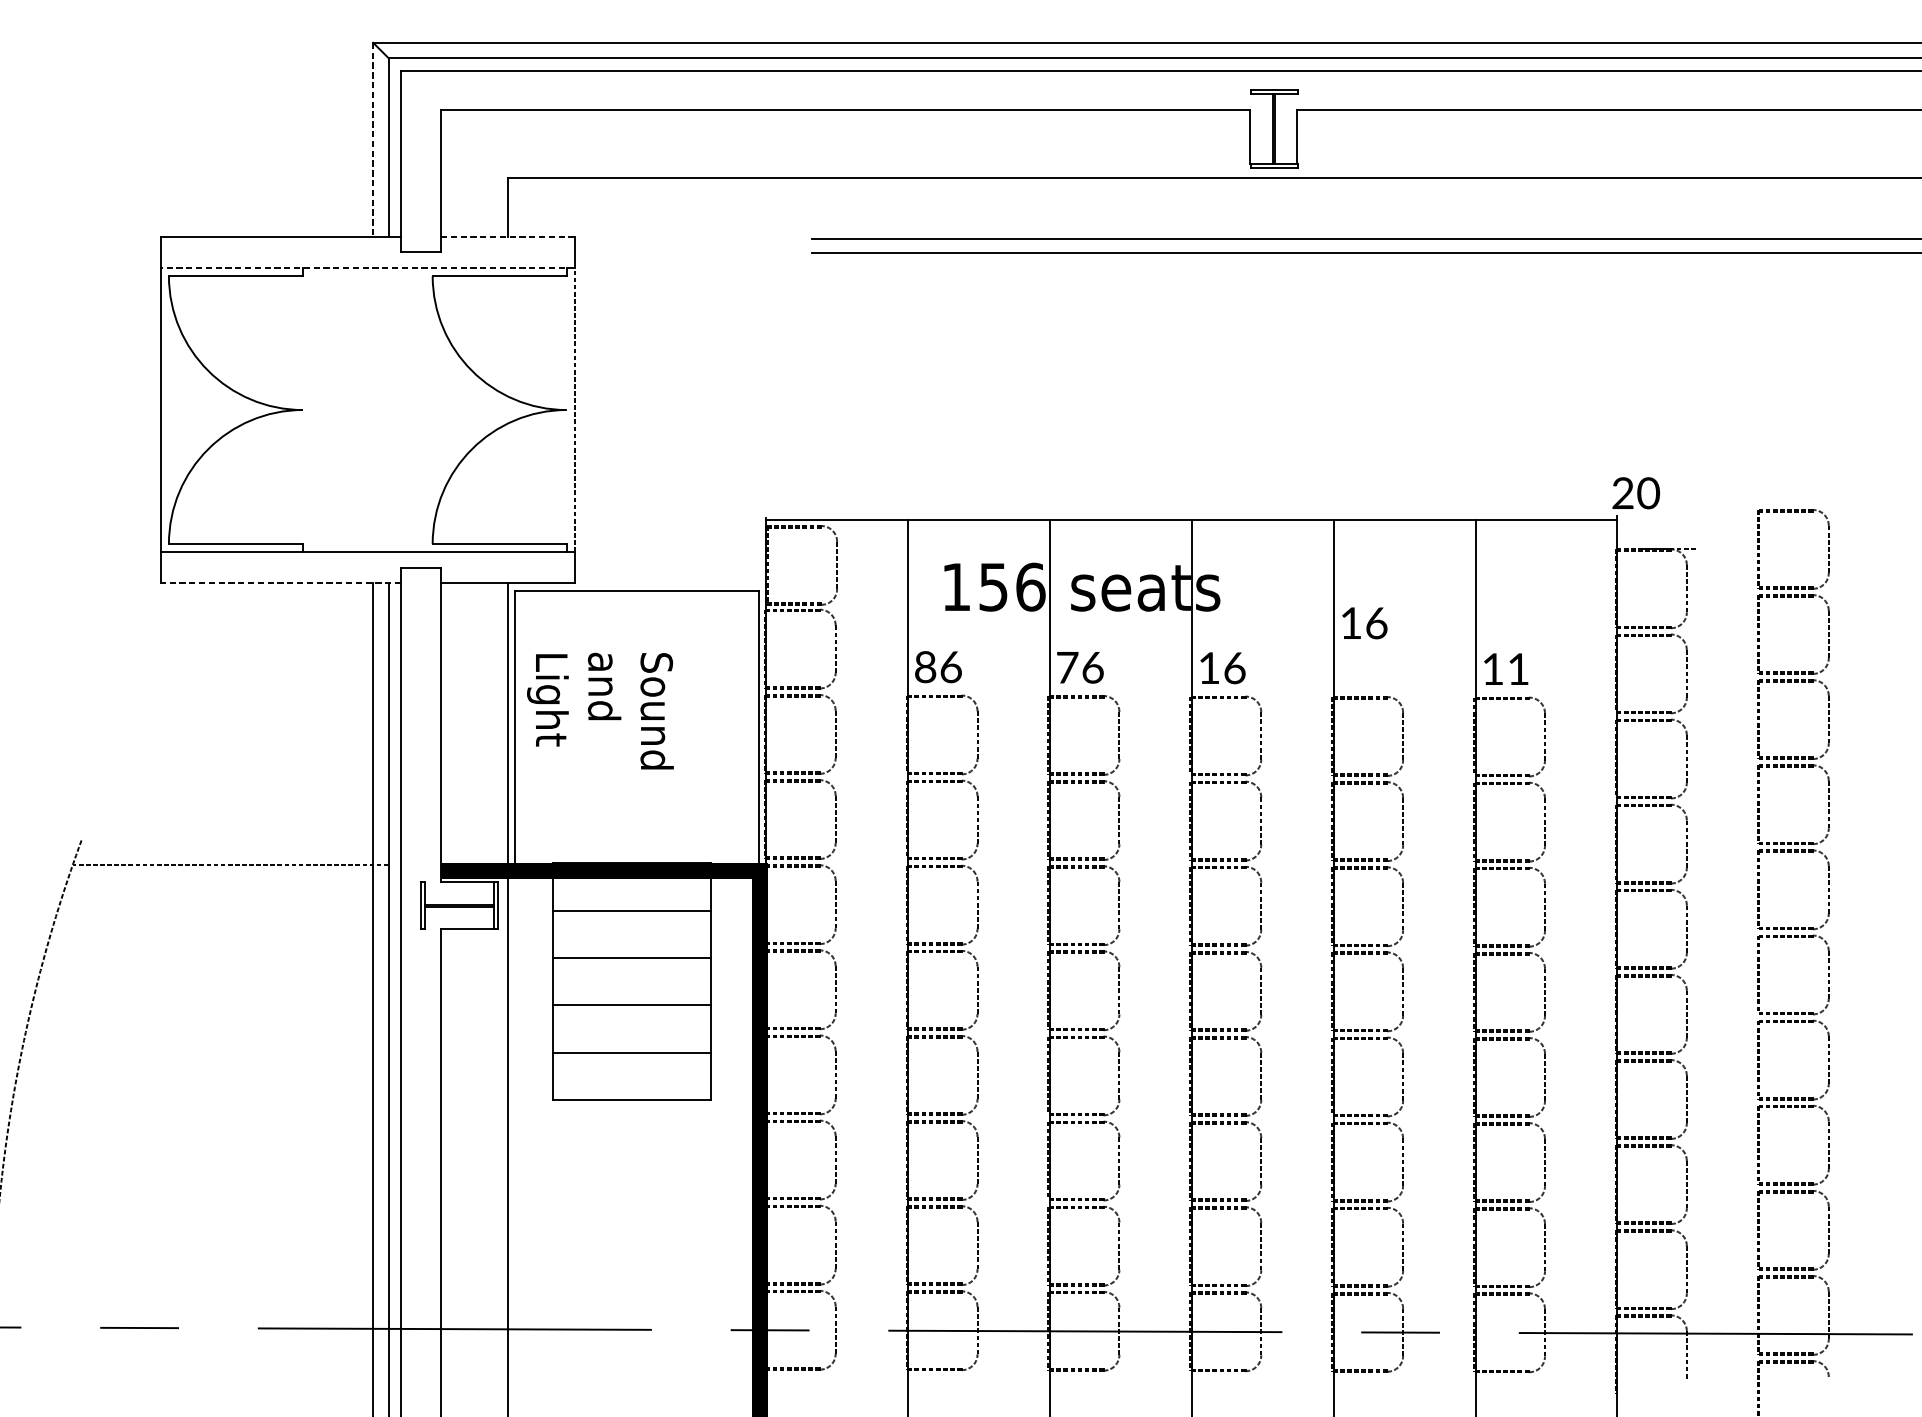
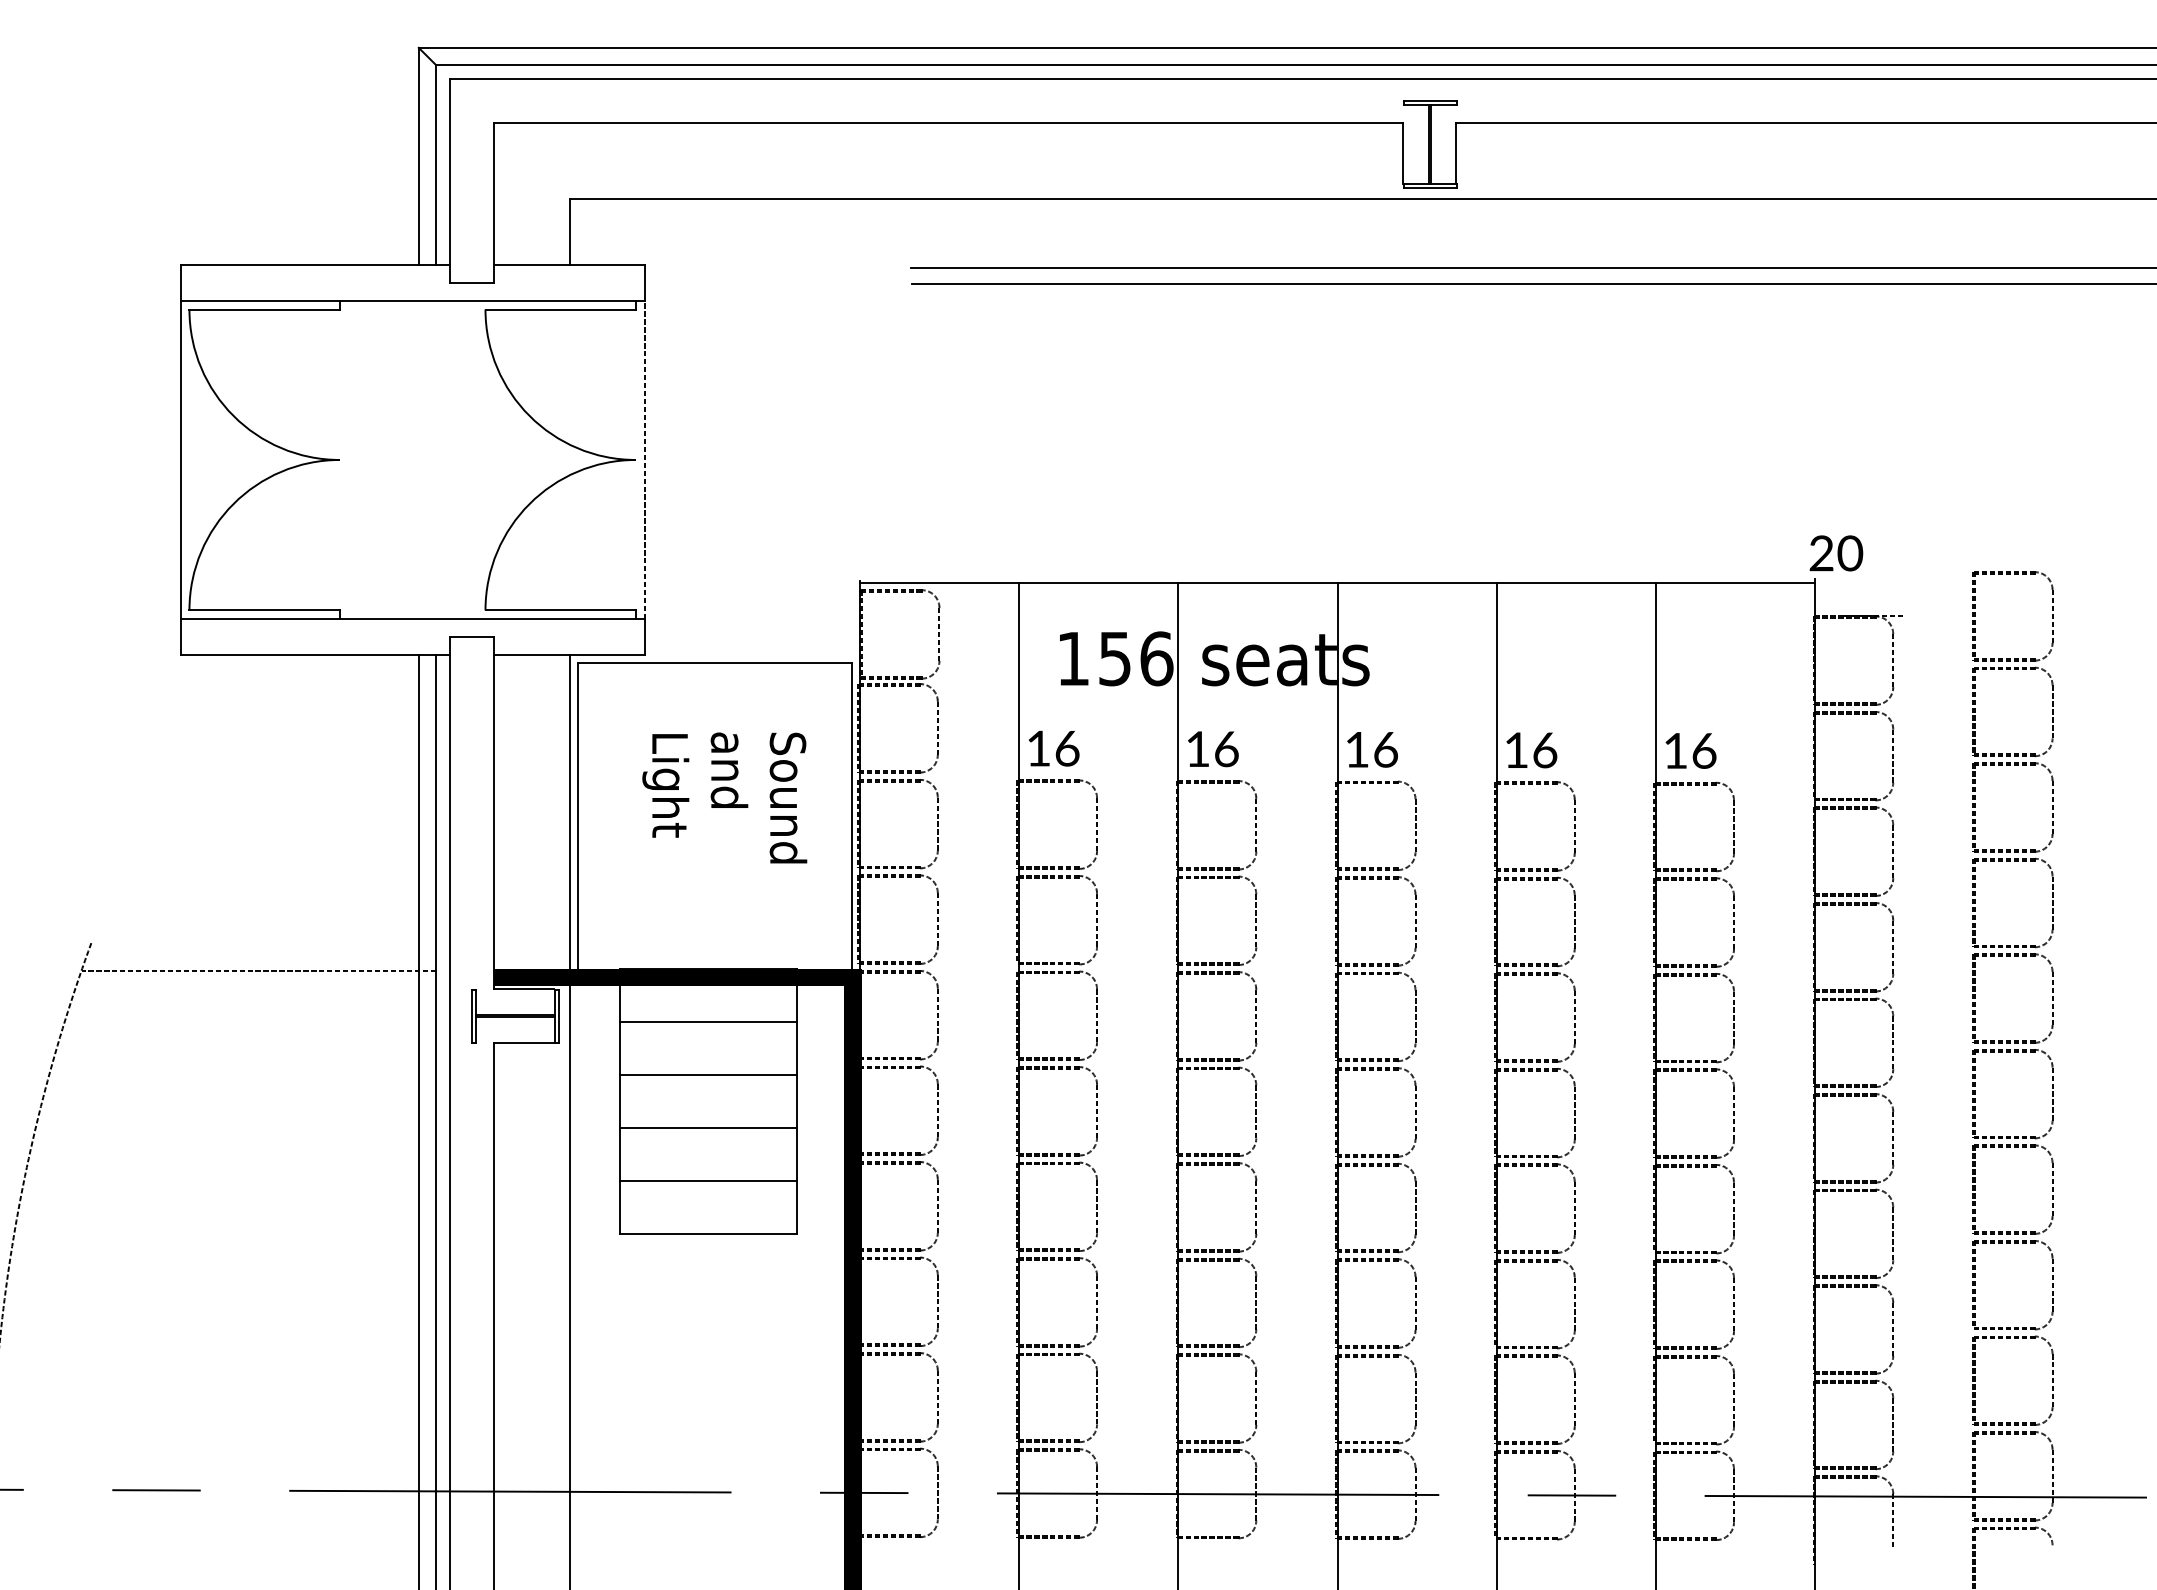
line: (373, 139) -> (418, 156), dashed -> solid
line: (507, 236) -> (569, 265), dashed -> solid
line: (367, 267) -> (412, 300), dashed -> solid
line: (281, 583) -> (315, 654), dashed -> solid
text: (1364, 623) -> (1531, 750), moved
text: (925, 667) -> (1038, 748), 86 -> 16
text: (1067, 667) -> (1198, 748), 76 -> 16
text: (1518, 668) -> (1704, 750), 11 -> 16
text: (600, 710) -> (724, 797), moved

